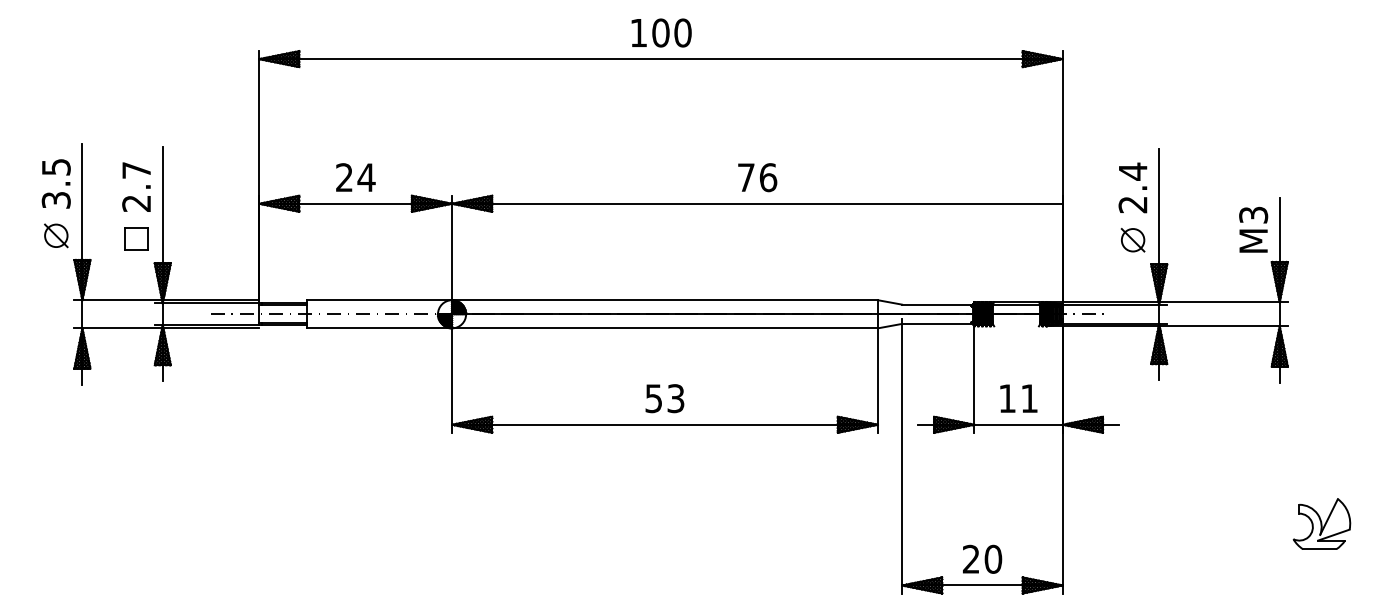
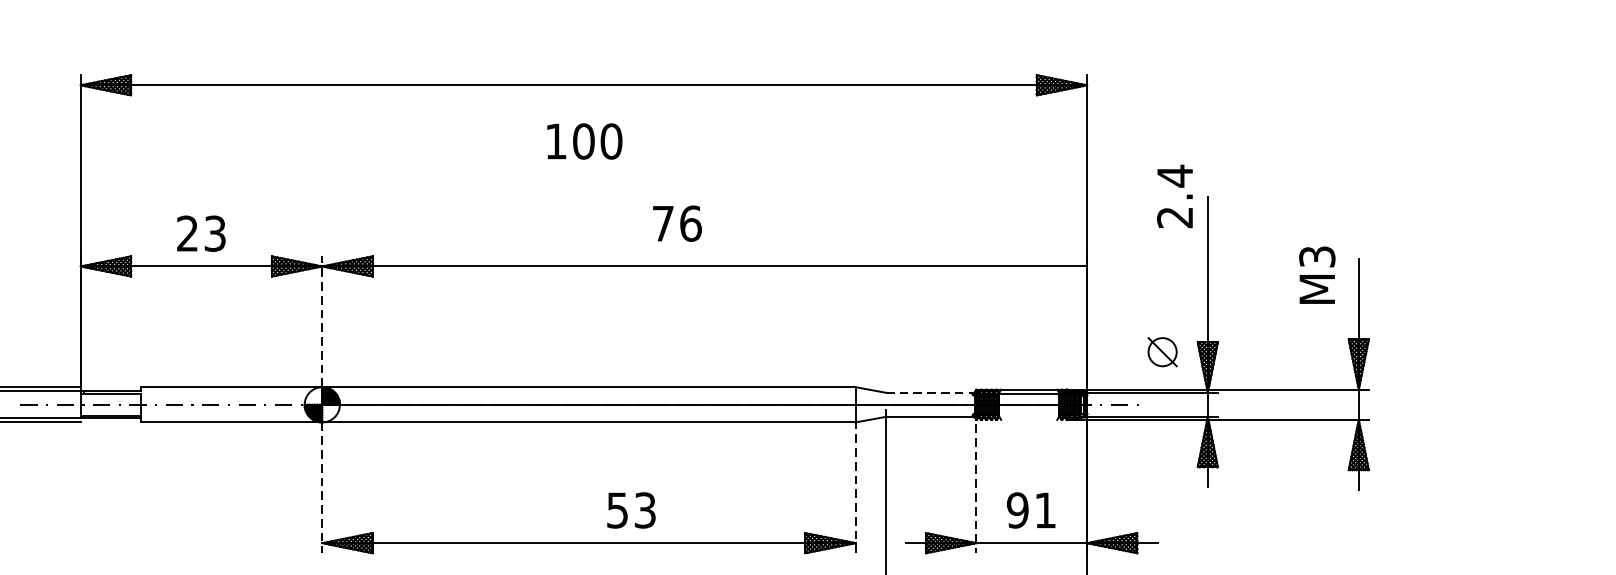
text: (661, 32) -> (584, 140), moved
text: (366, 177) -> (215, 233), 24 -> 23
text: (757, 177) -> (677, 223), moved
text: (1132, 187) -> (1174, 195), moved
text: (1253, 229) -> (1317, 274), moved
part: (1132, 240) -> (1161, 352), moved
line: (452, 247) -> (322, 321), solid -> dashed
line: (938, 304) -> (931, 392), solid -> dashed
line: (974, 376) -> (976, 482), solid -> dashed
line: (877, 380) -> (855, 487), solid -> dashed
line: (452, 381) -> (322, 488), solid -> dashed
text: (664, 398) -> (630, 510), moved
text: (1007, 398) -> (1017, 510), 11 -> 91

